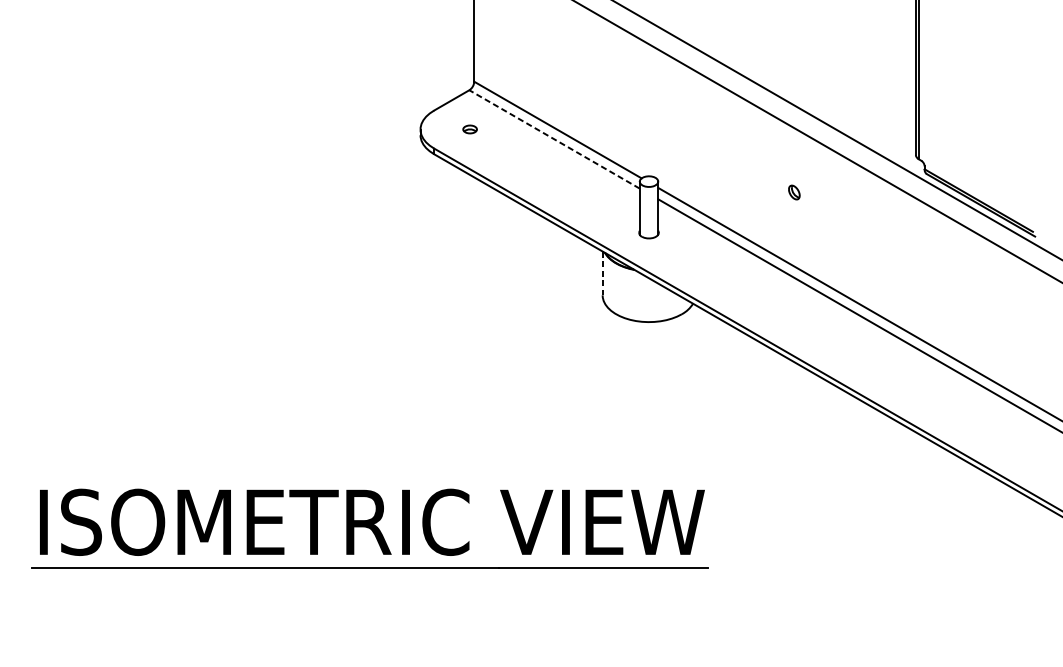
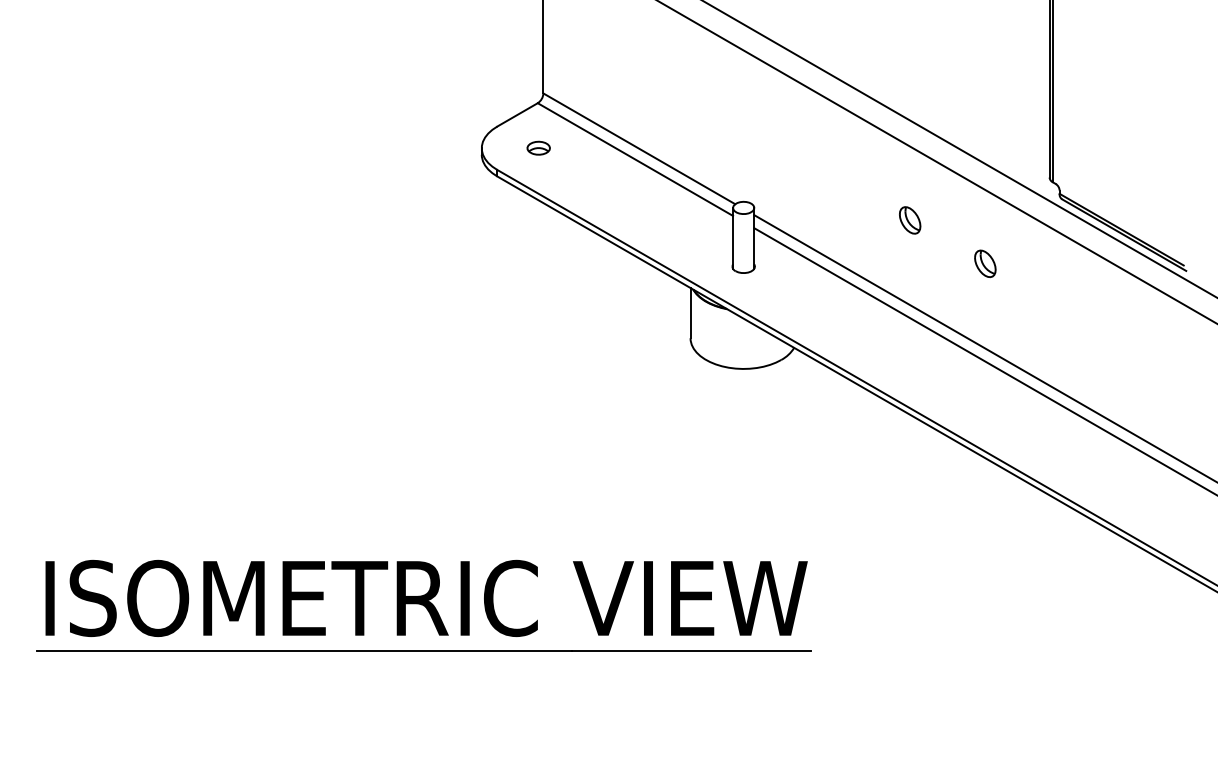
part: (469, 128) -> (538, 147), size x1.43
line: (554, 139) -> (635, 159), dashed -> solid
part: (794, 192) -> (910, 220), size x1.67
part: (859, 230) -> (985, 263), added
line: (602, 273) -> (690, 313), dashed -> solid

